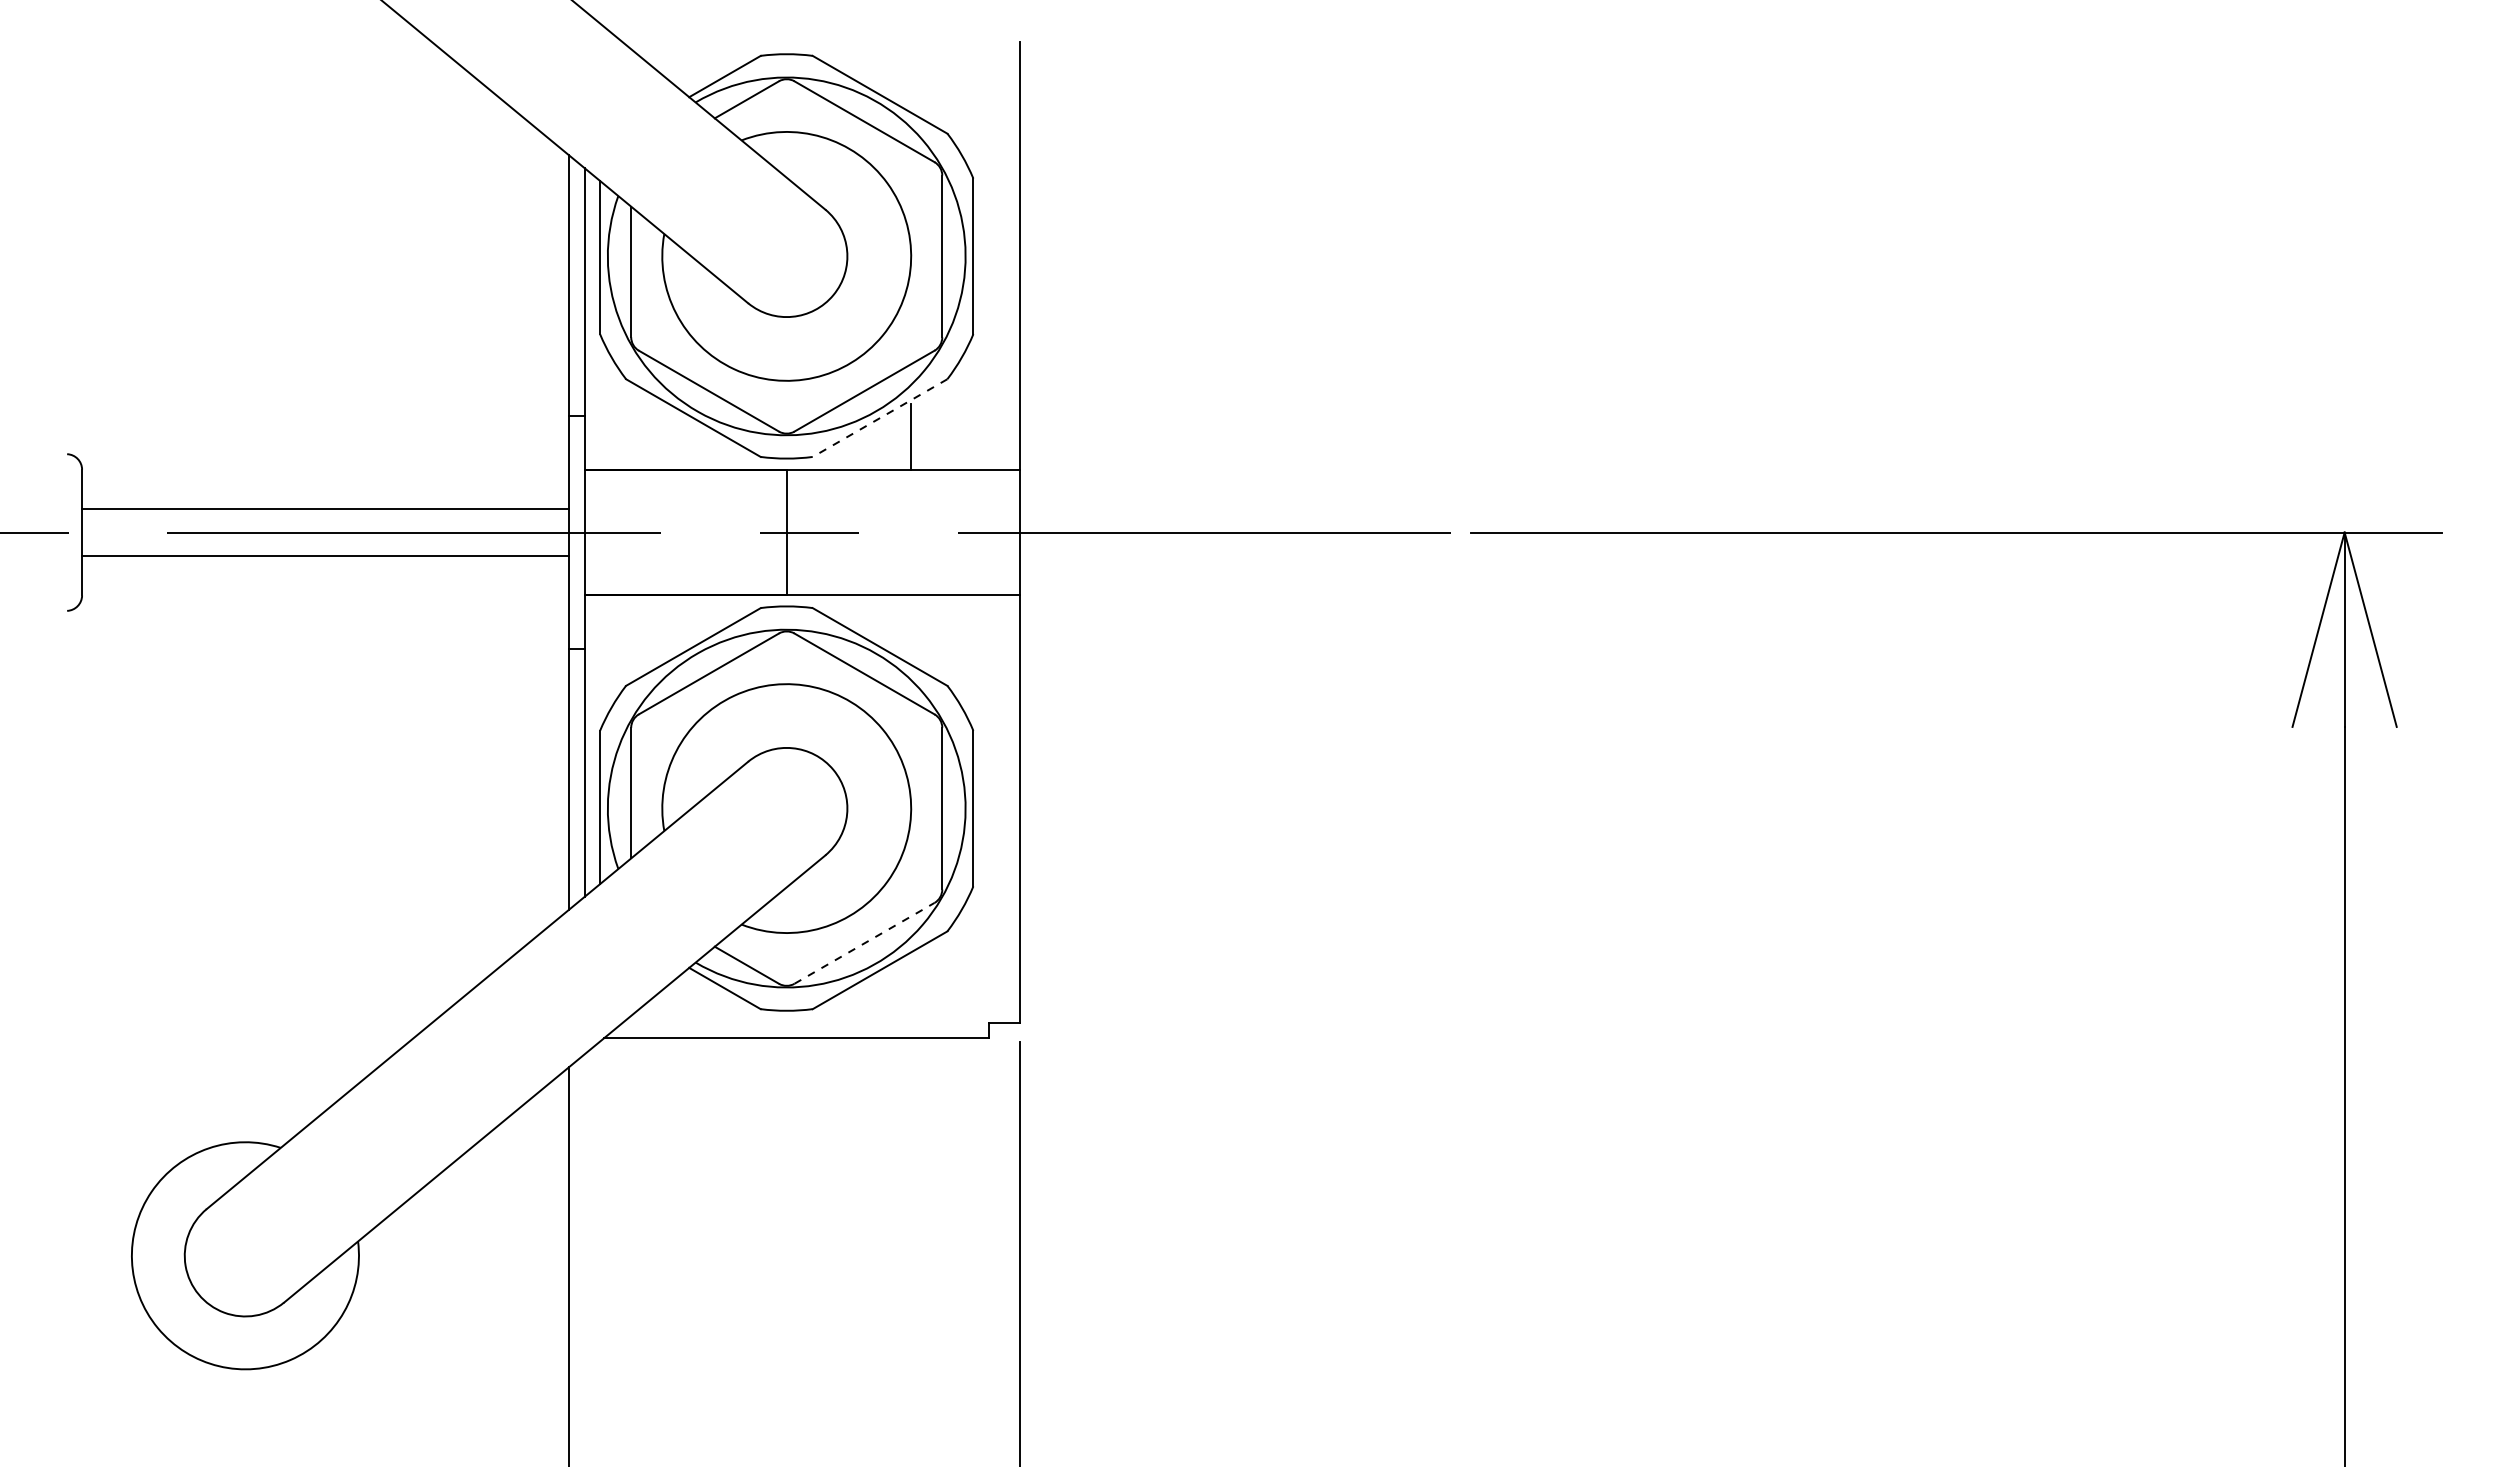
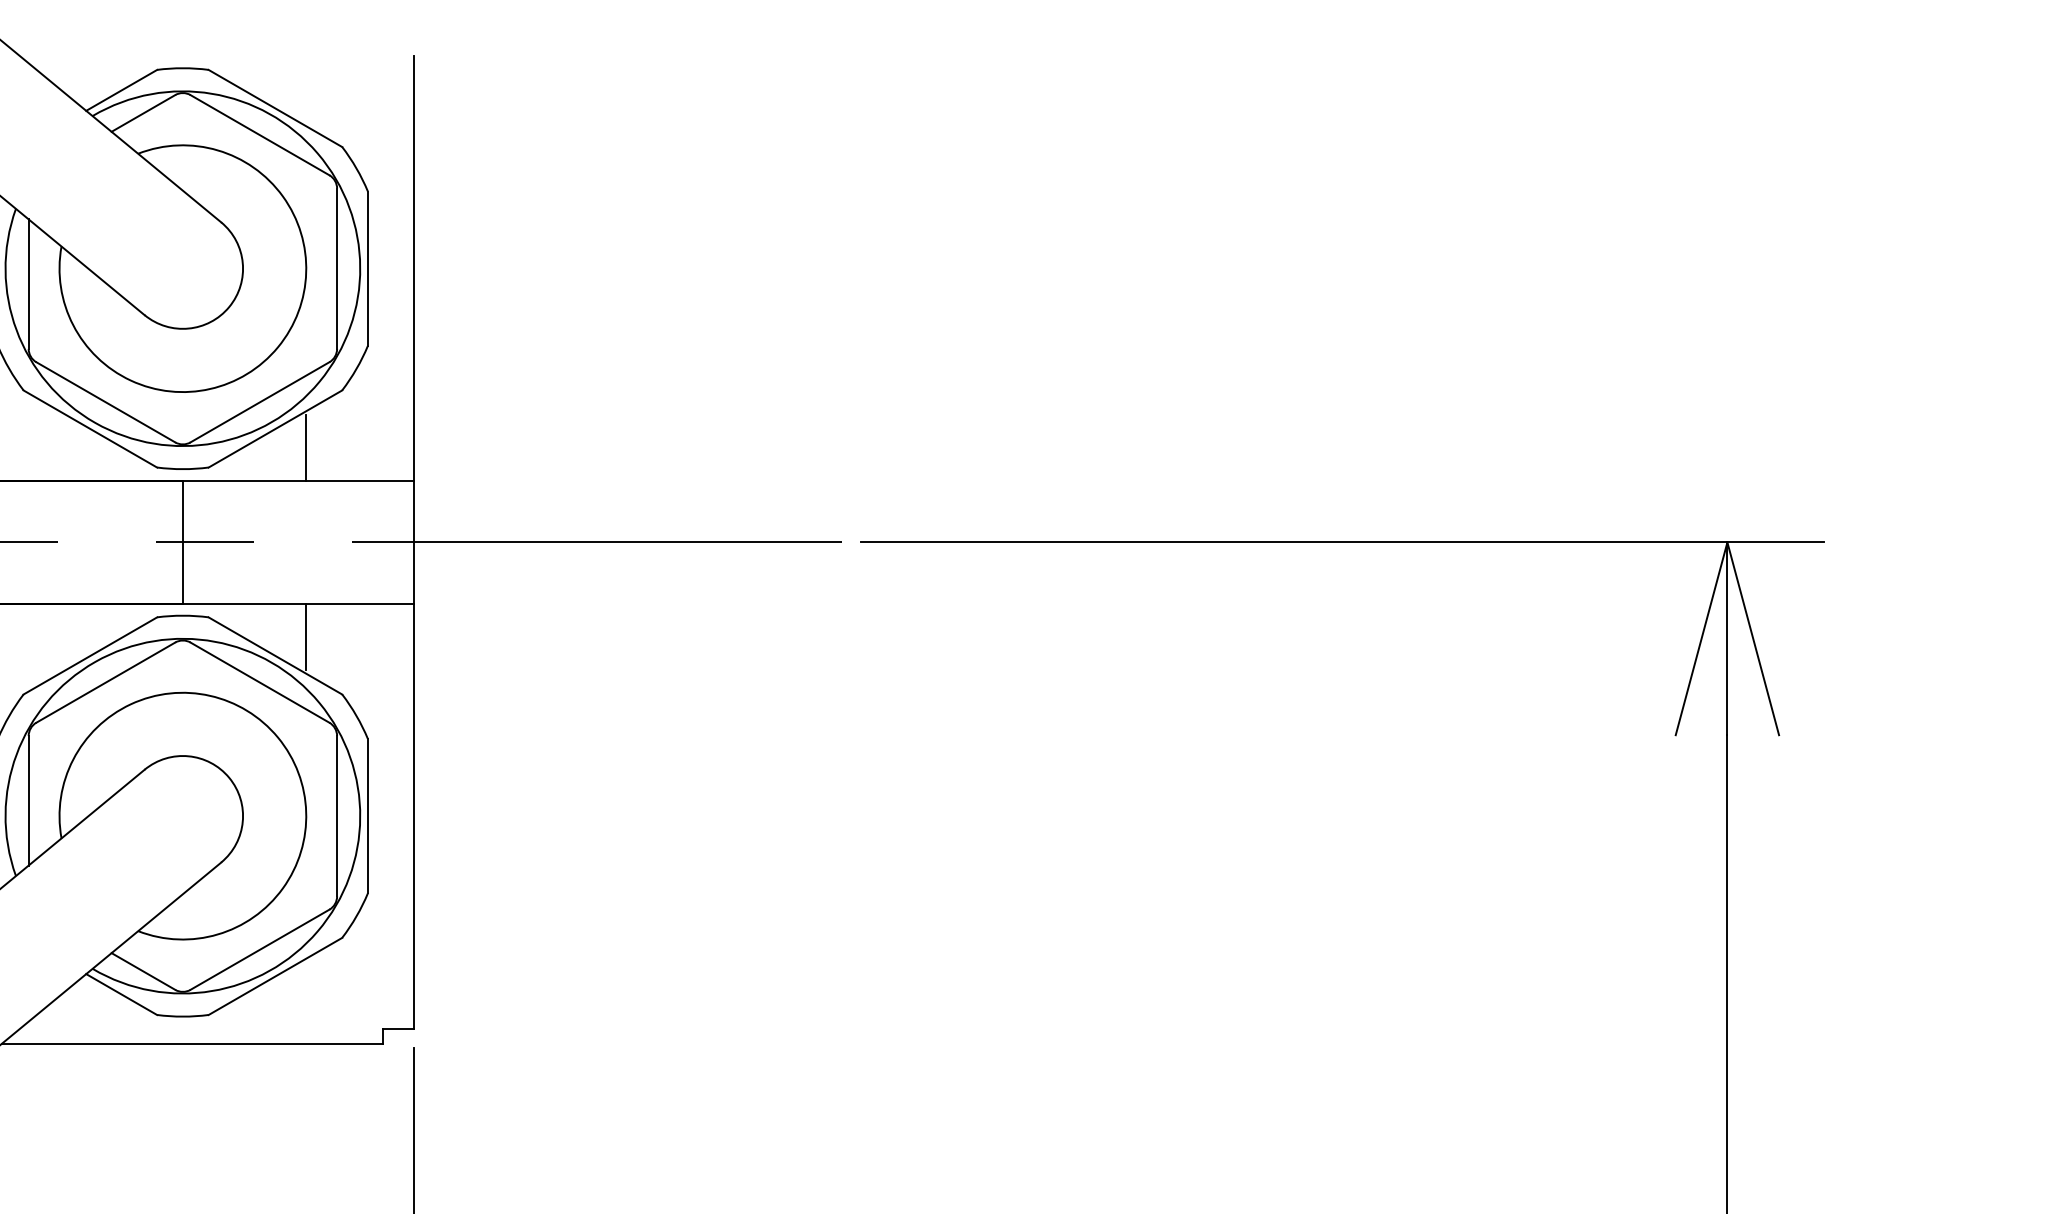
line: (880, 418) -> (275, 429), dashed -> solid
line: (911, 627) -> (306, 636), added
line: (864, 943) -> (259, 949), dashed -> solid

